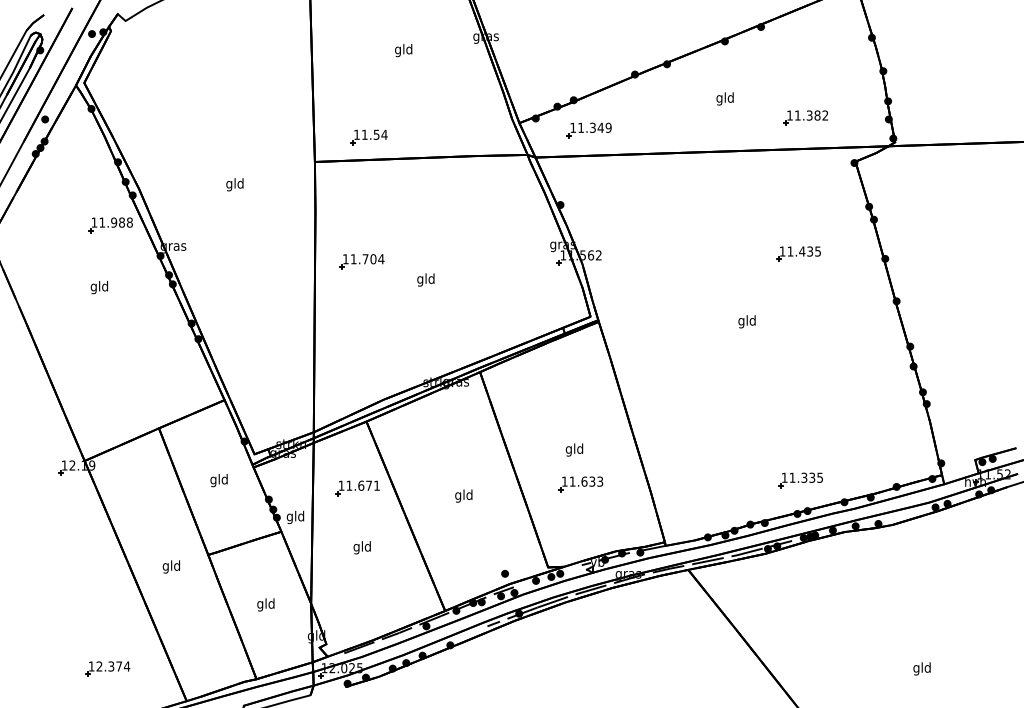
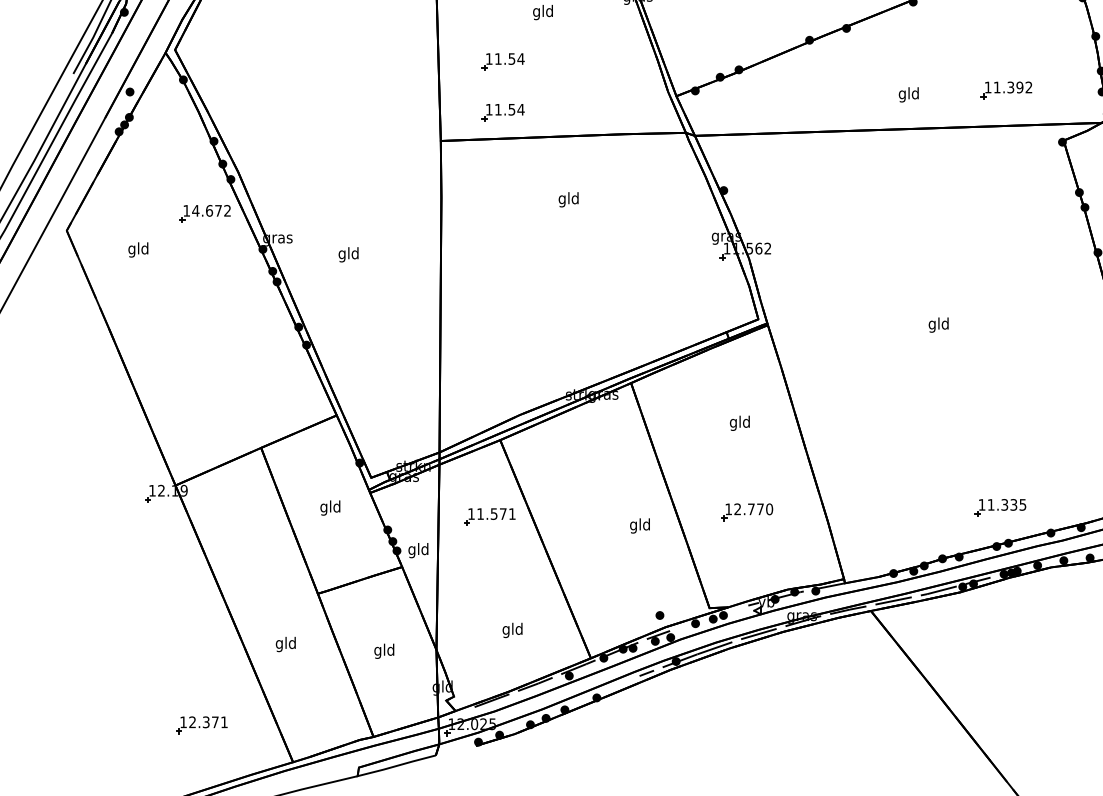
part: (368, 93) -> (502, 62), added
text: (724, 98) -> (908, 94), moved
text: (817, 115) -> (1019, 87), 11.382 -> 11.392
part: (588, 130) -> (756, 104), removed
text: (234, 184) -> (348, 254), moved
text: (115, 222) -> (211, 210), 11.988 -> 14.672
part: (798, 253) -> (997, 246), removed
part: (361, 261) -> (494, 255), removed
text: (425, 279) -> (568, 199), moved
text: (98, 287) -> (137, 249), moved
text: (574, 449) -> (739, 422), moved
text: (586, 481) -> (753, 509), 11.633 -> 12.770
text: (361, 485) -> (494, 513), 11.671 -> 11.571
text: (463, 495) -> (639, 525), moved
text: (361, 547) -> (511, 630), moved
text: (170, 566) -> (284, 643), moved
text: (126, 666) -> (223, 722), 12.374 -> 12.371

